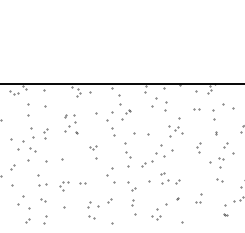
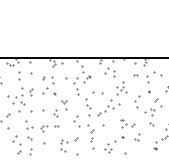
part: (71, 123) -> (49, 85), size x1.43
part: (199, 146) -> (137, 101), size x1.67
part: (80, 164) -> (55, 113), added
part: (170, 178) -> (127, 123), moved

